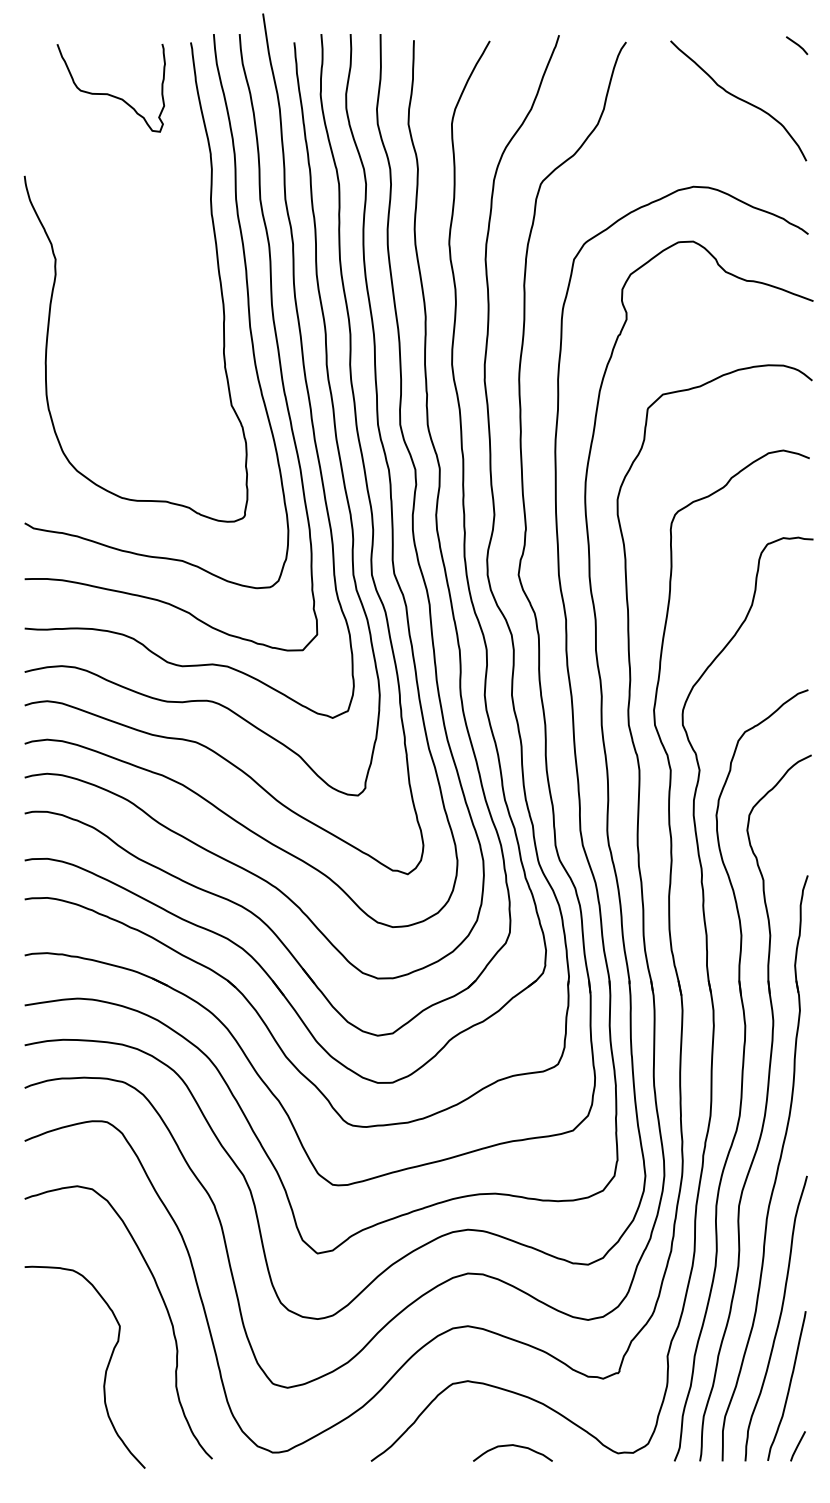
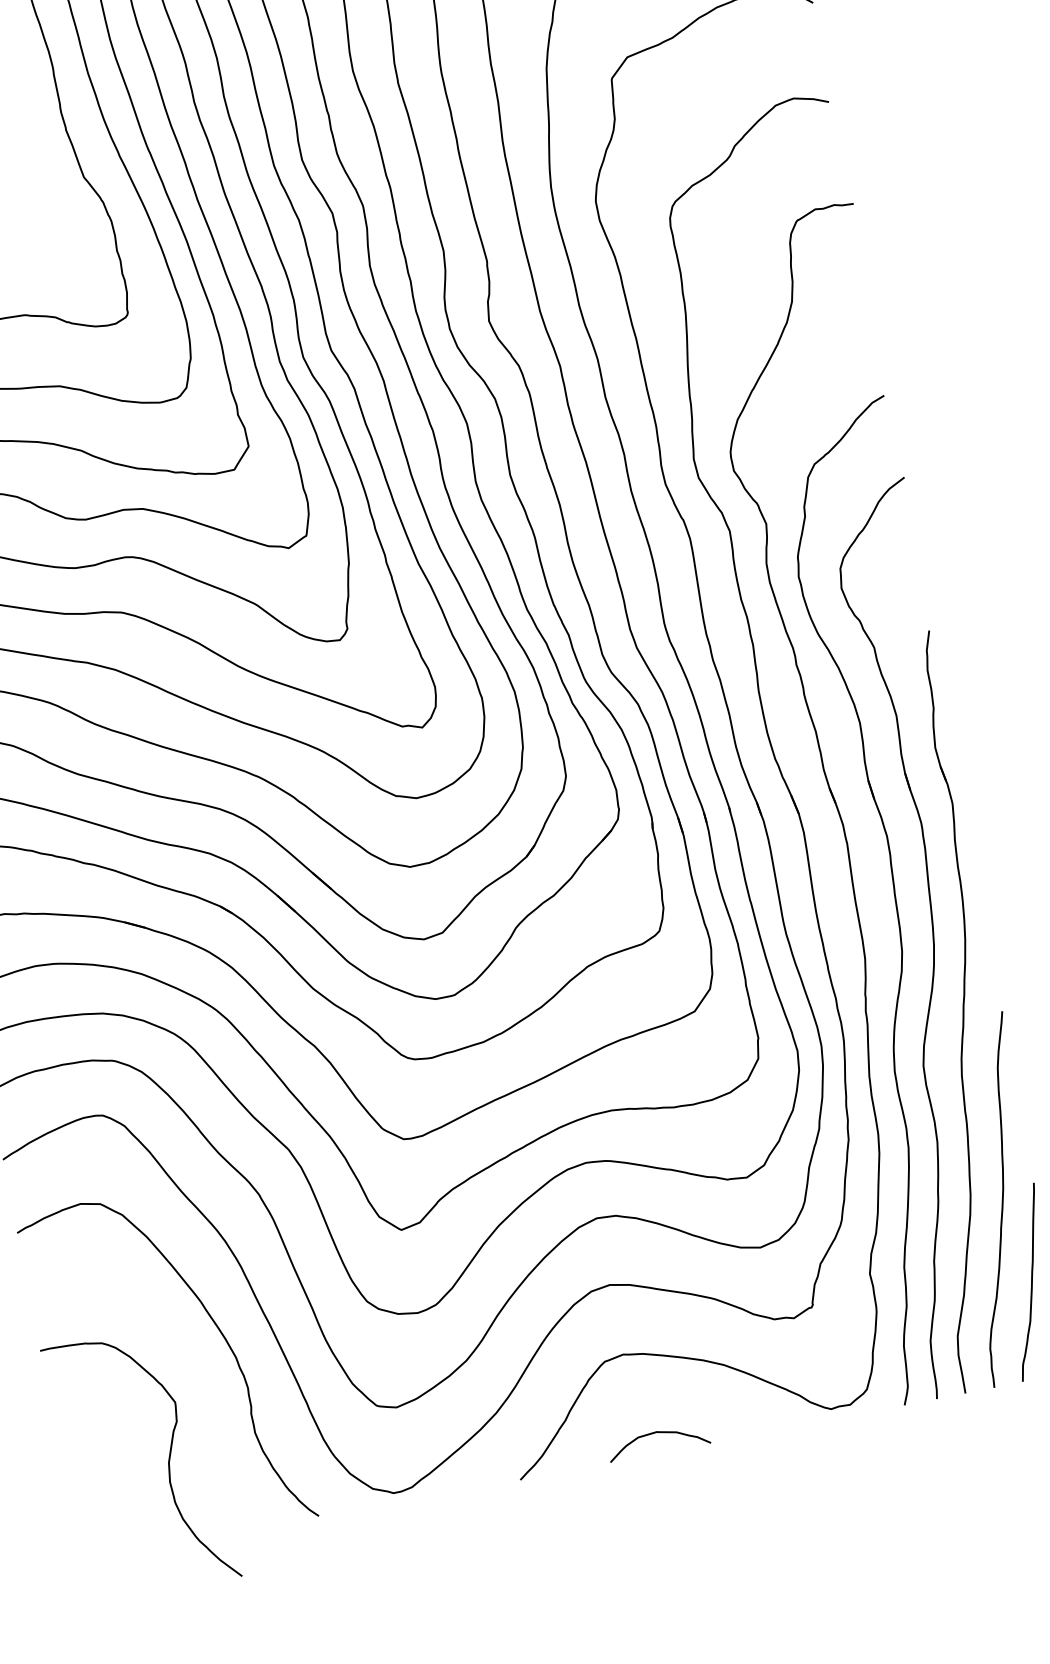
curve: (105, 1369) -> (167, 1460), moved
curve: (511, 1446) -> (655, 1434), moved

